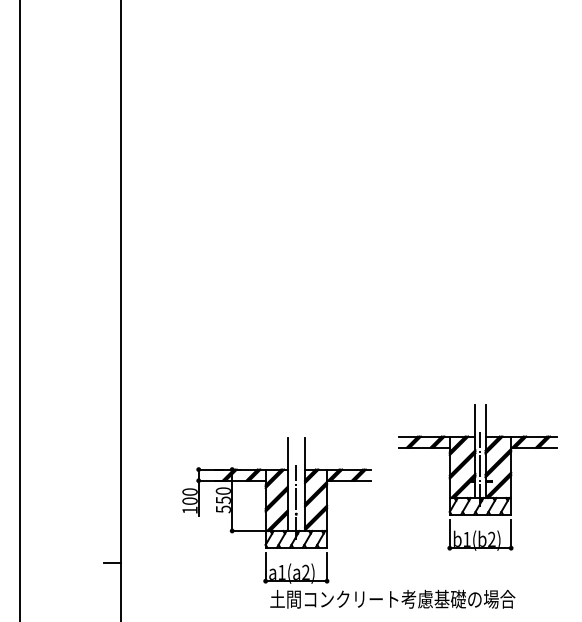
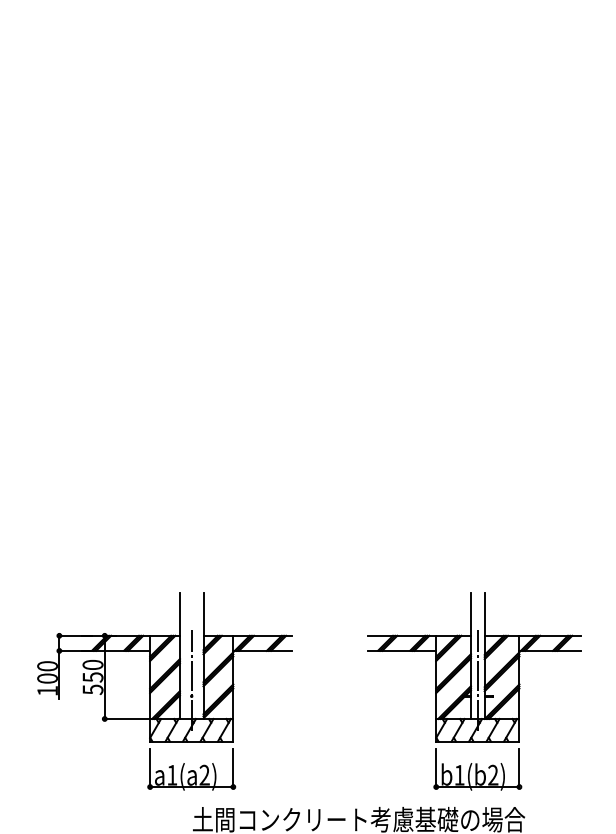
part: (477, 477) -> (473, 691), moved
part: (276, 510) -> (164, 691), moved

